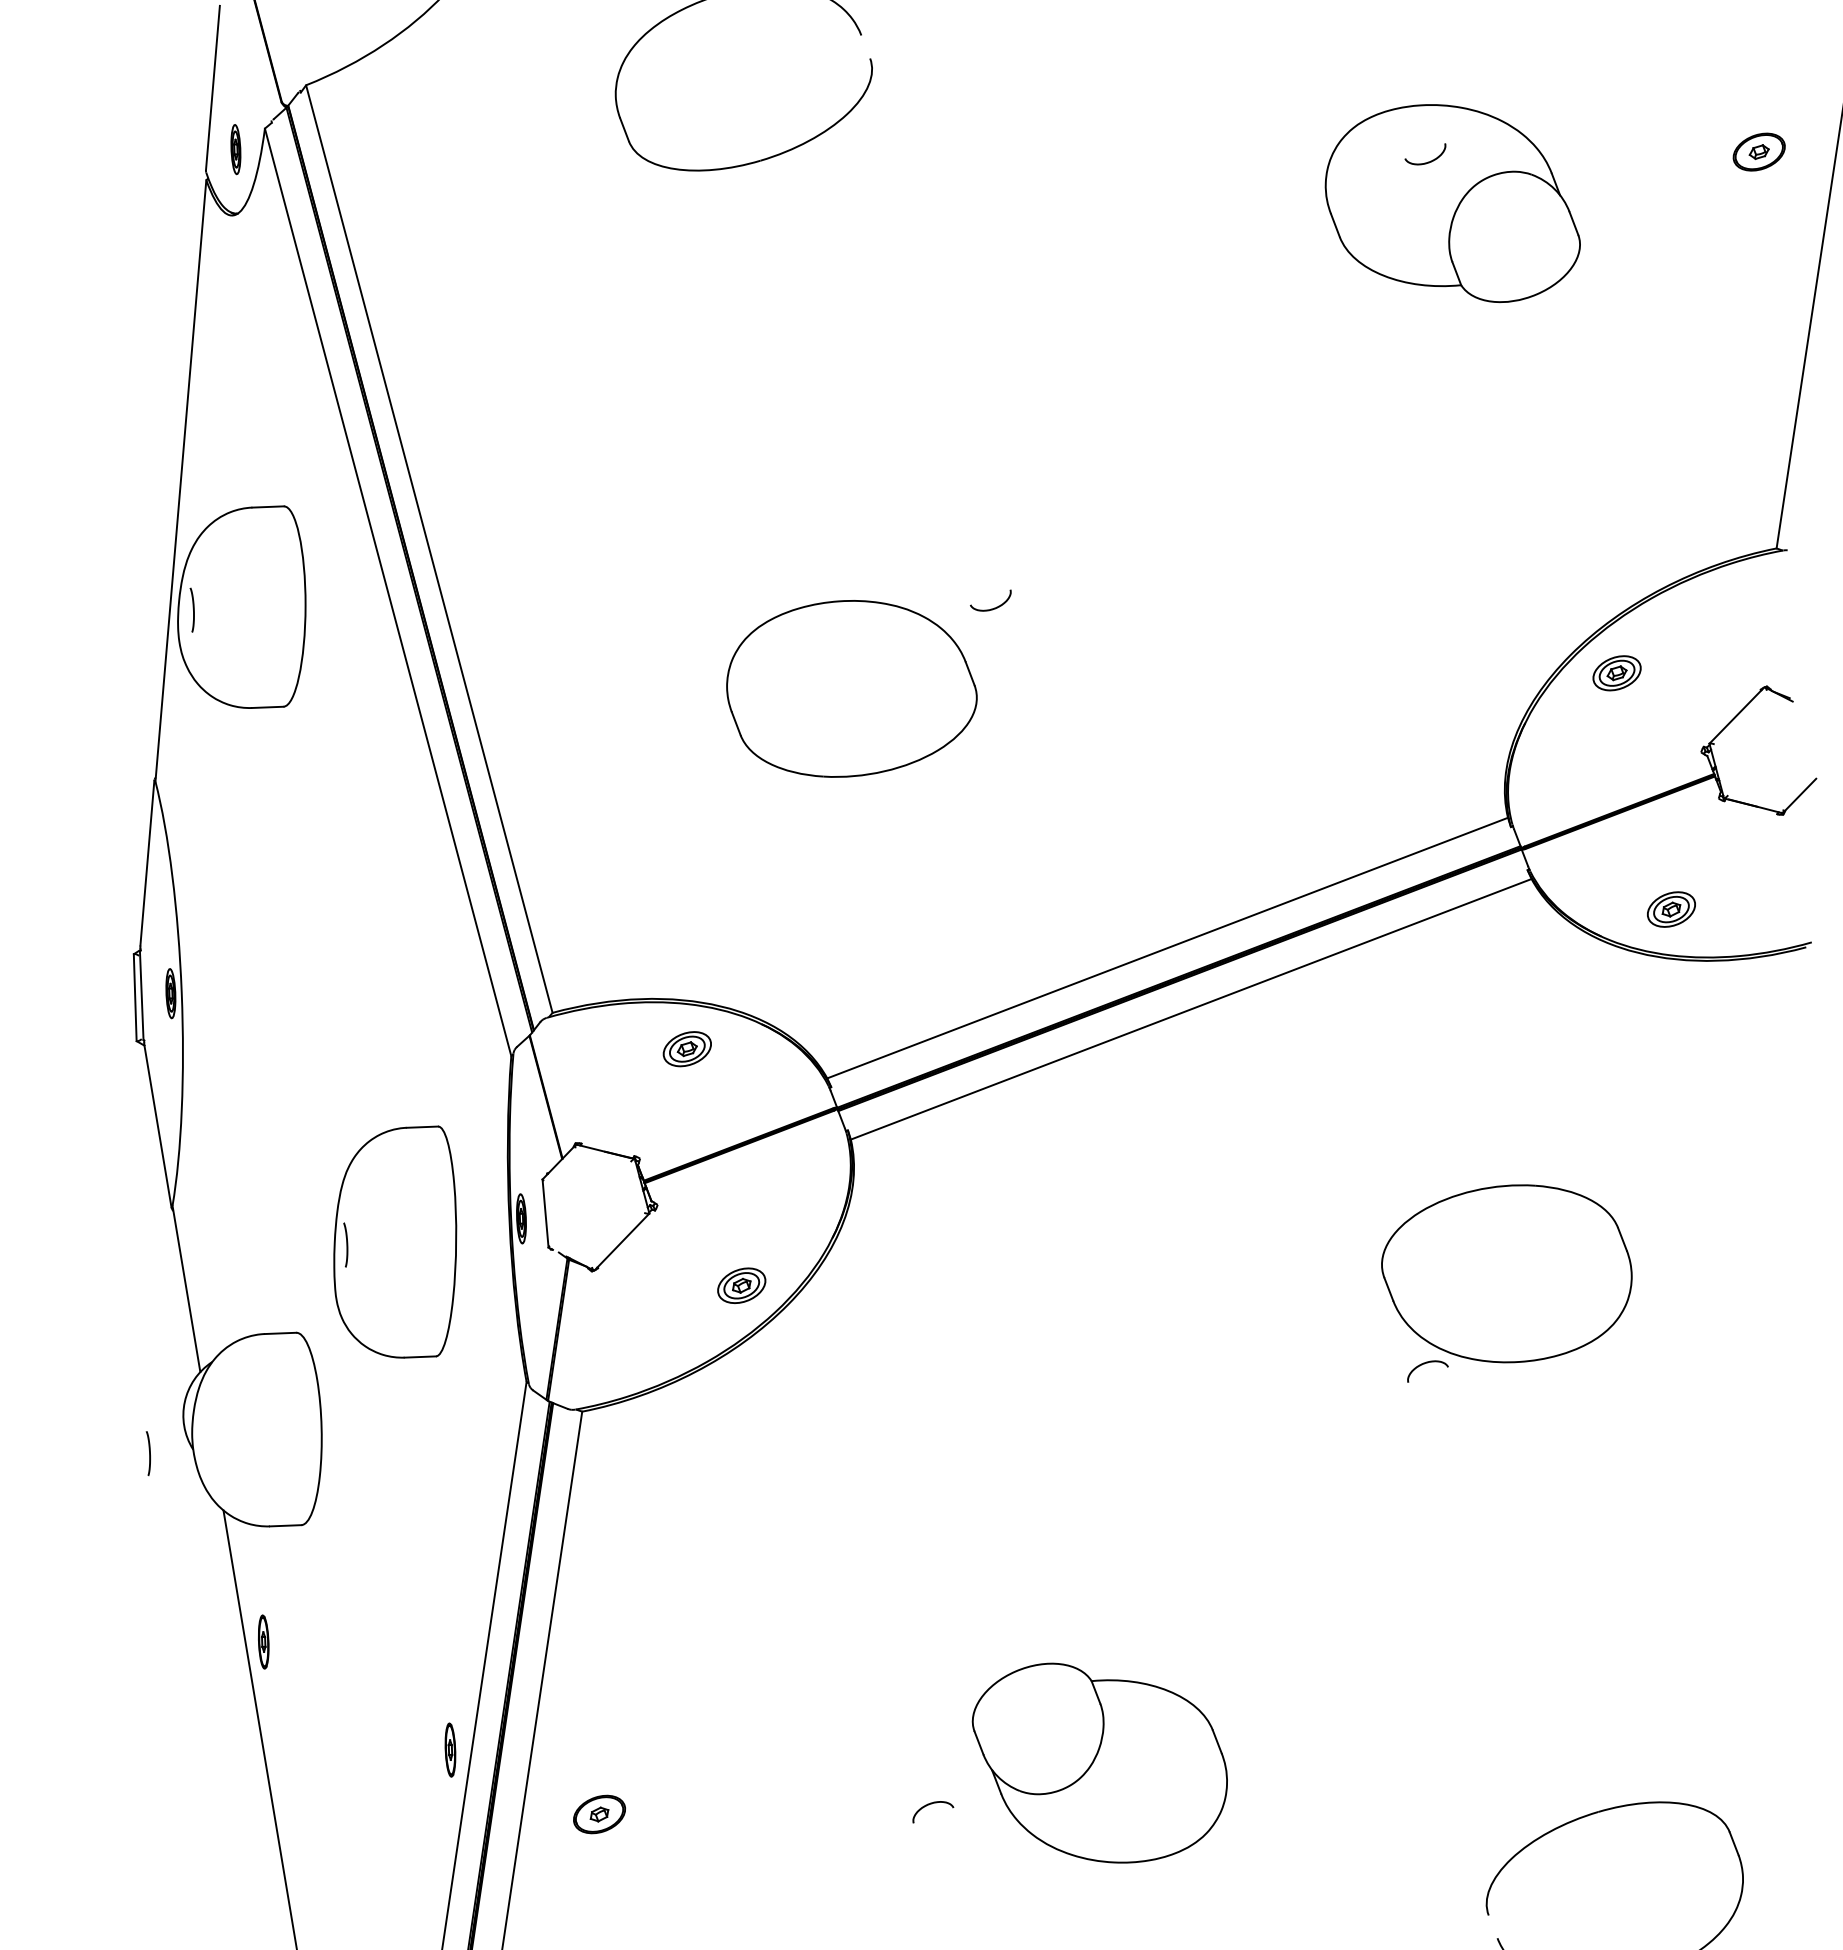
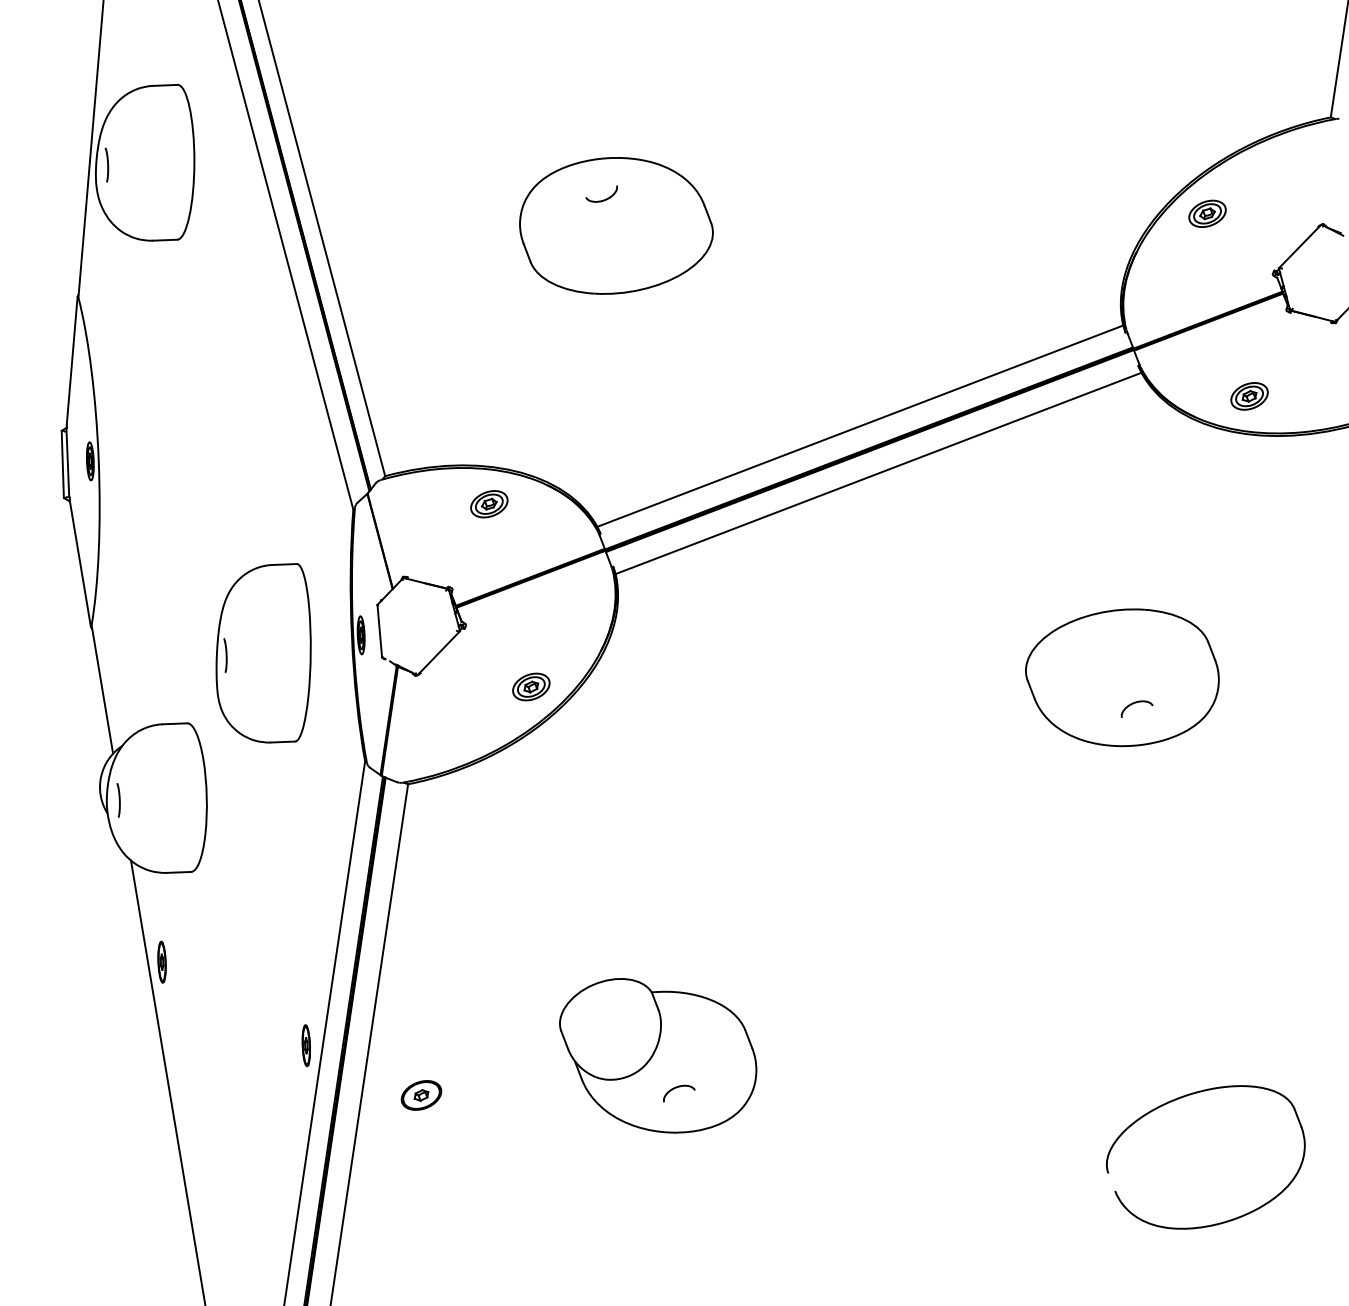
curve: (994, 607) -> (604, 199), moved
curve: (1424, 1364) -> (1134, 703), moved
curve: (149, 1453) -> (119, 800), moved
part: (1099, 1762) -> (657, 1055), moved

